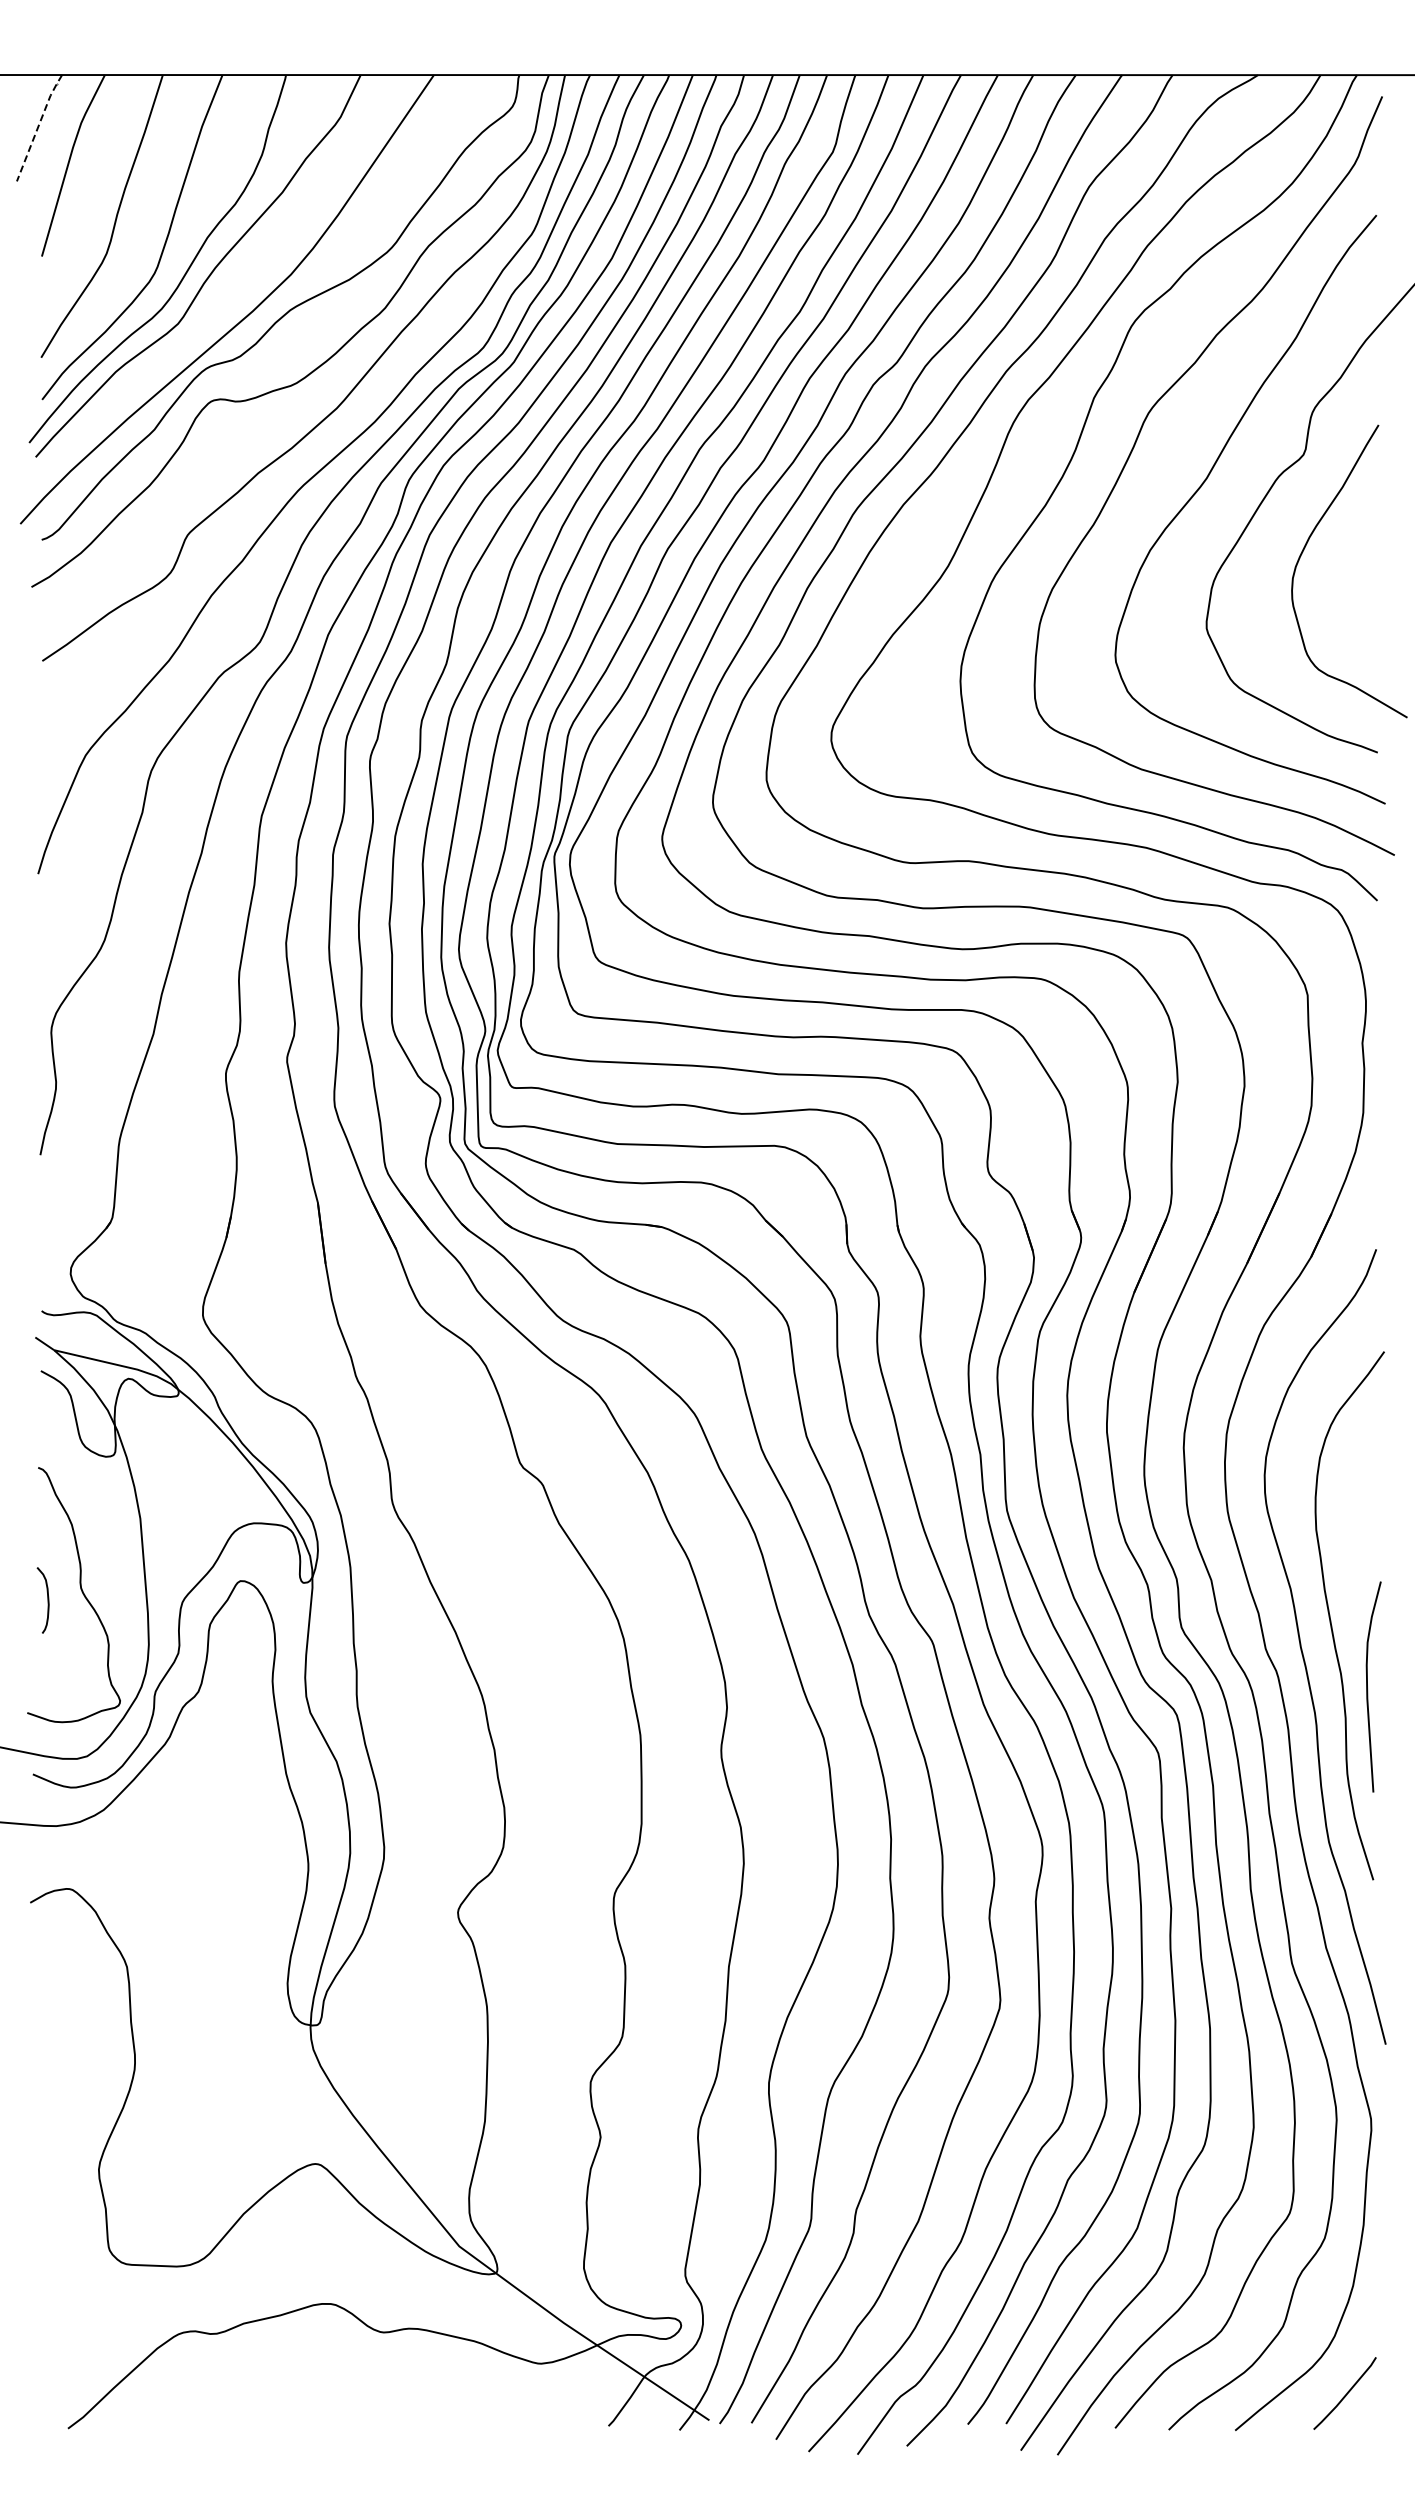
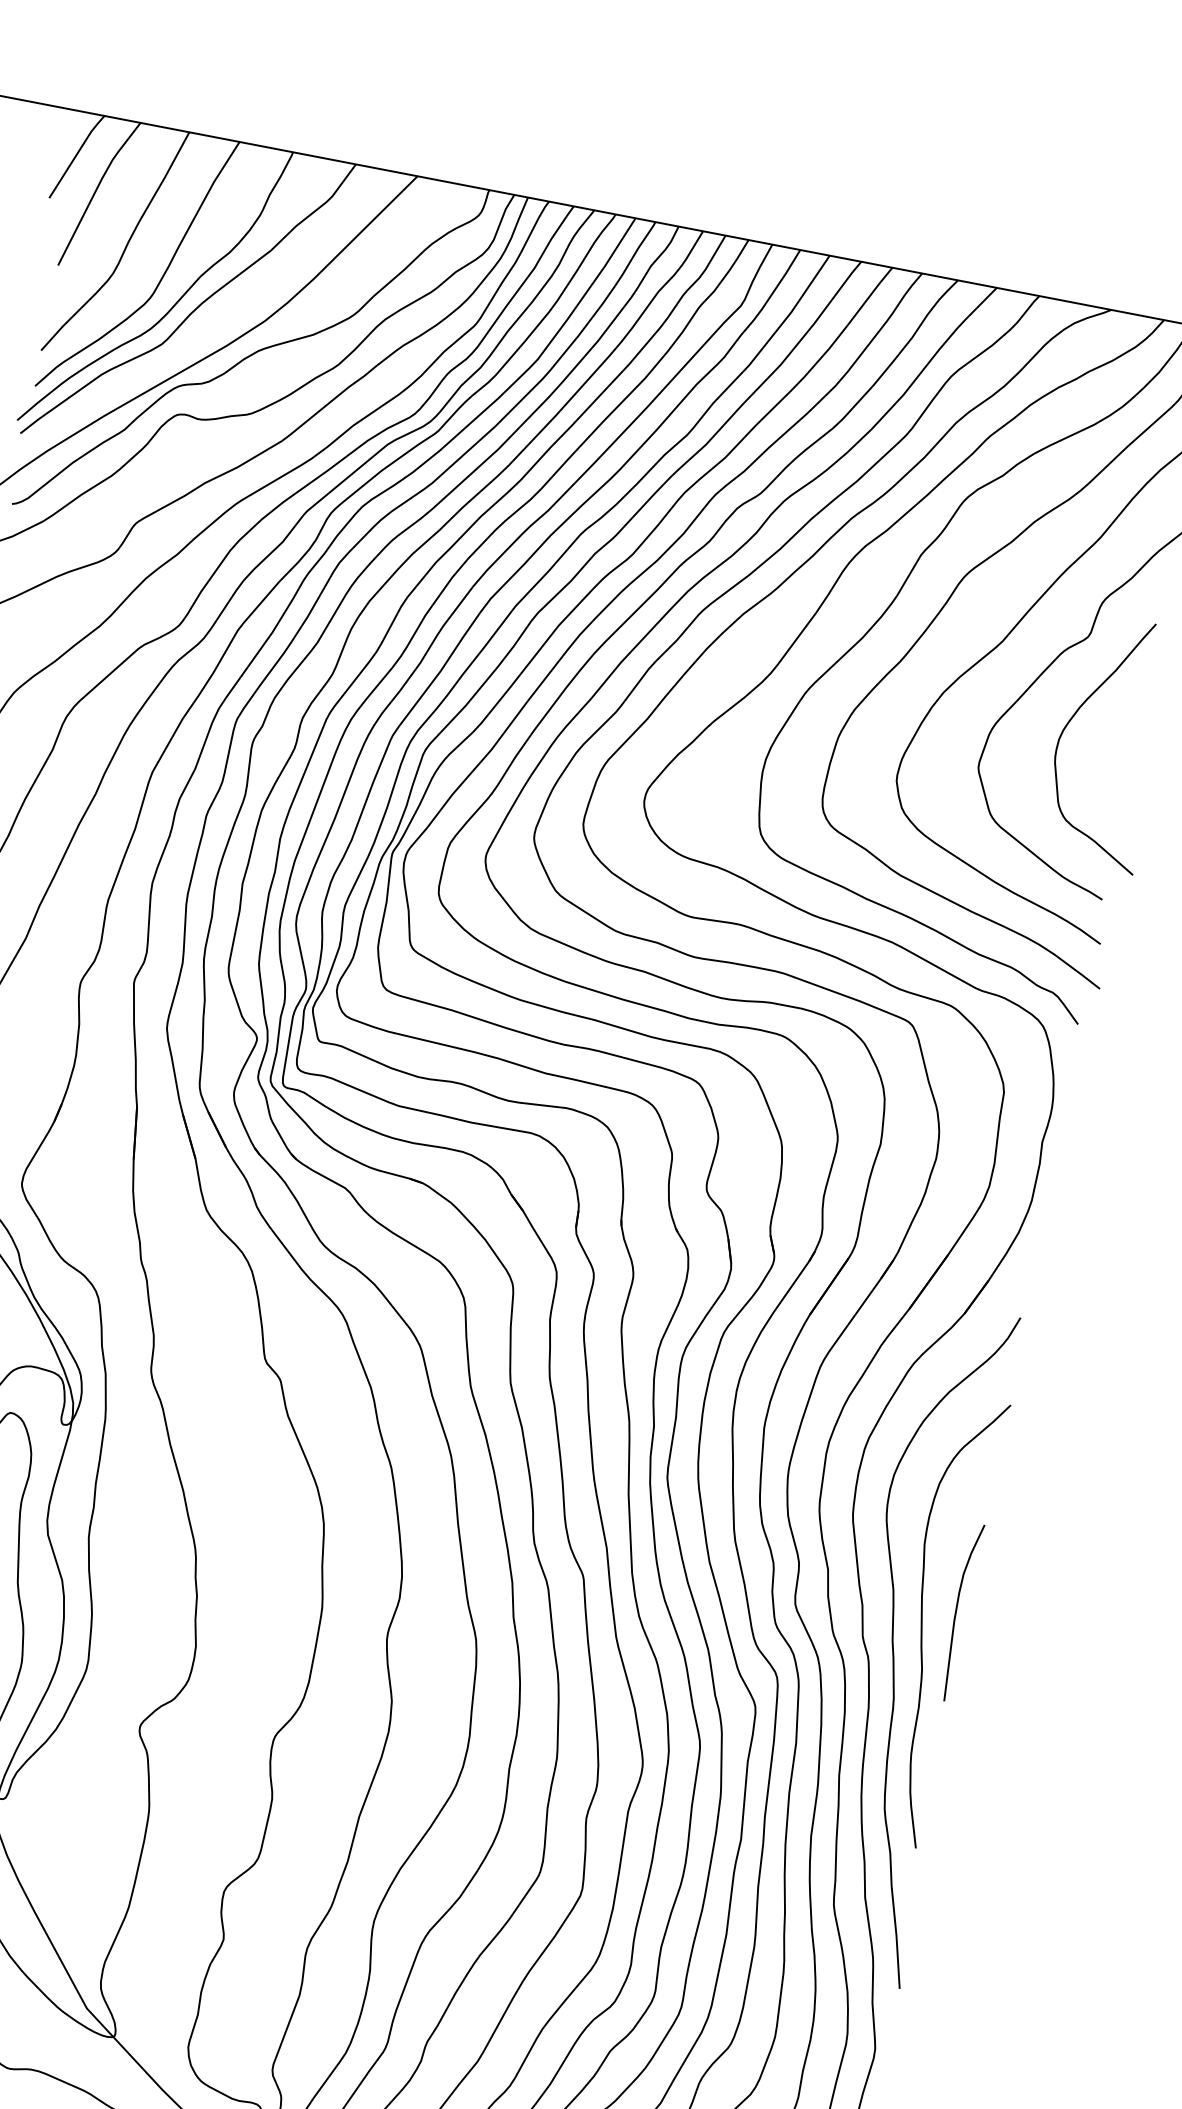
line: (38, 126) -> (76, 155), dashed -> solid
curve: (1367, 1686) -> (956, 1611), moved

